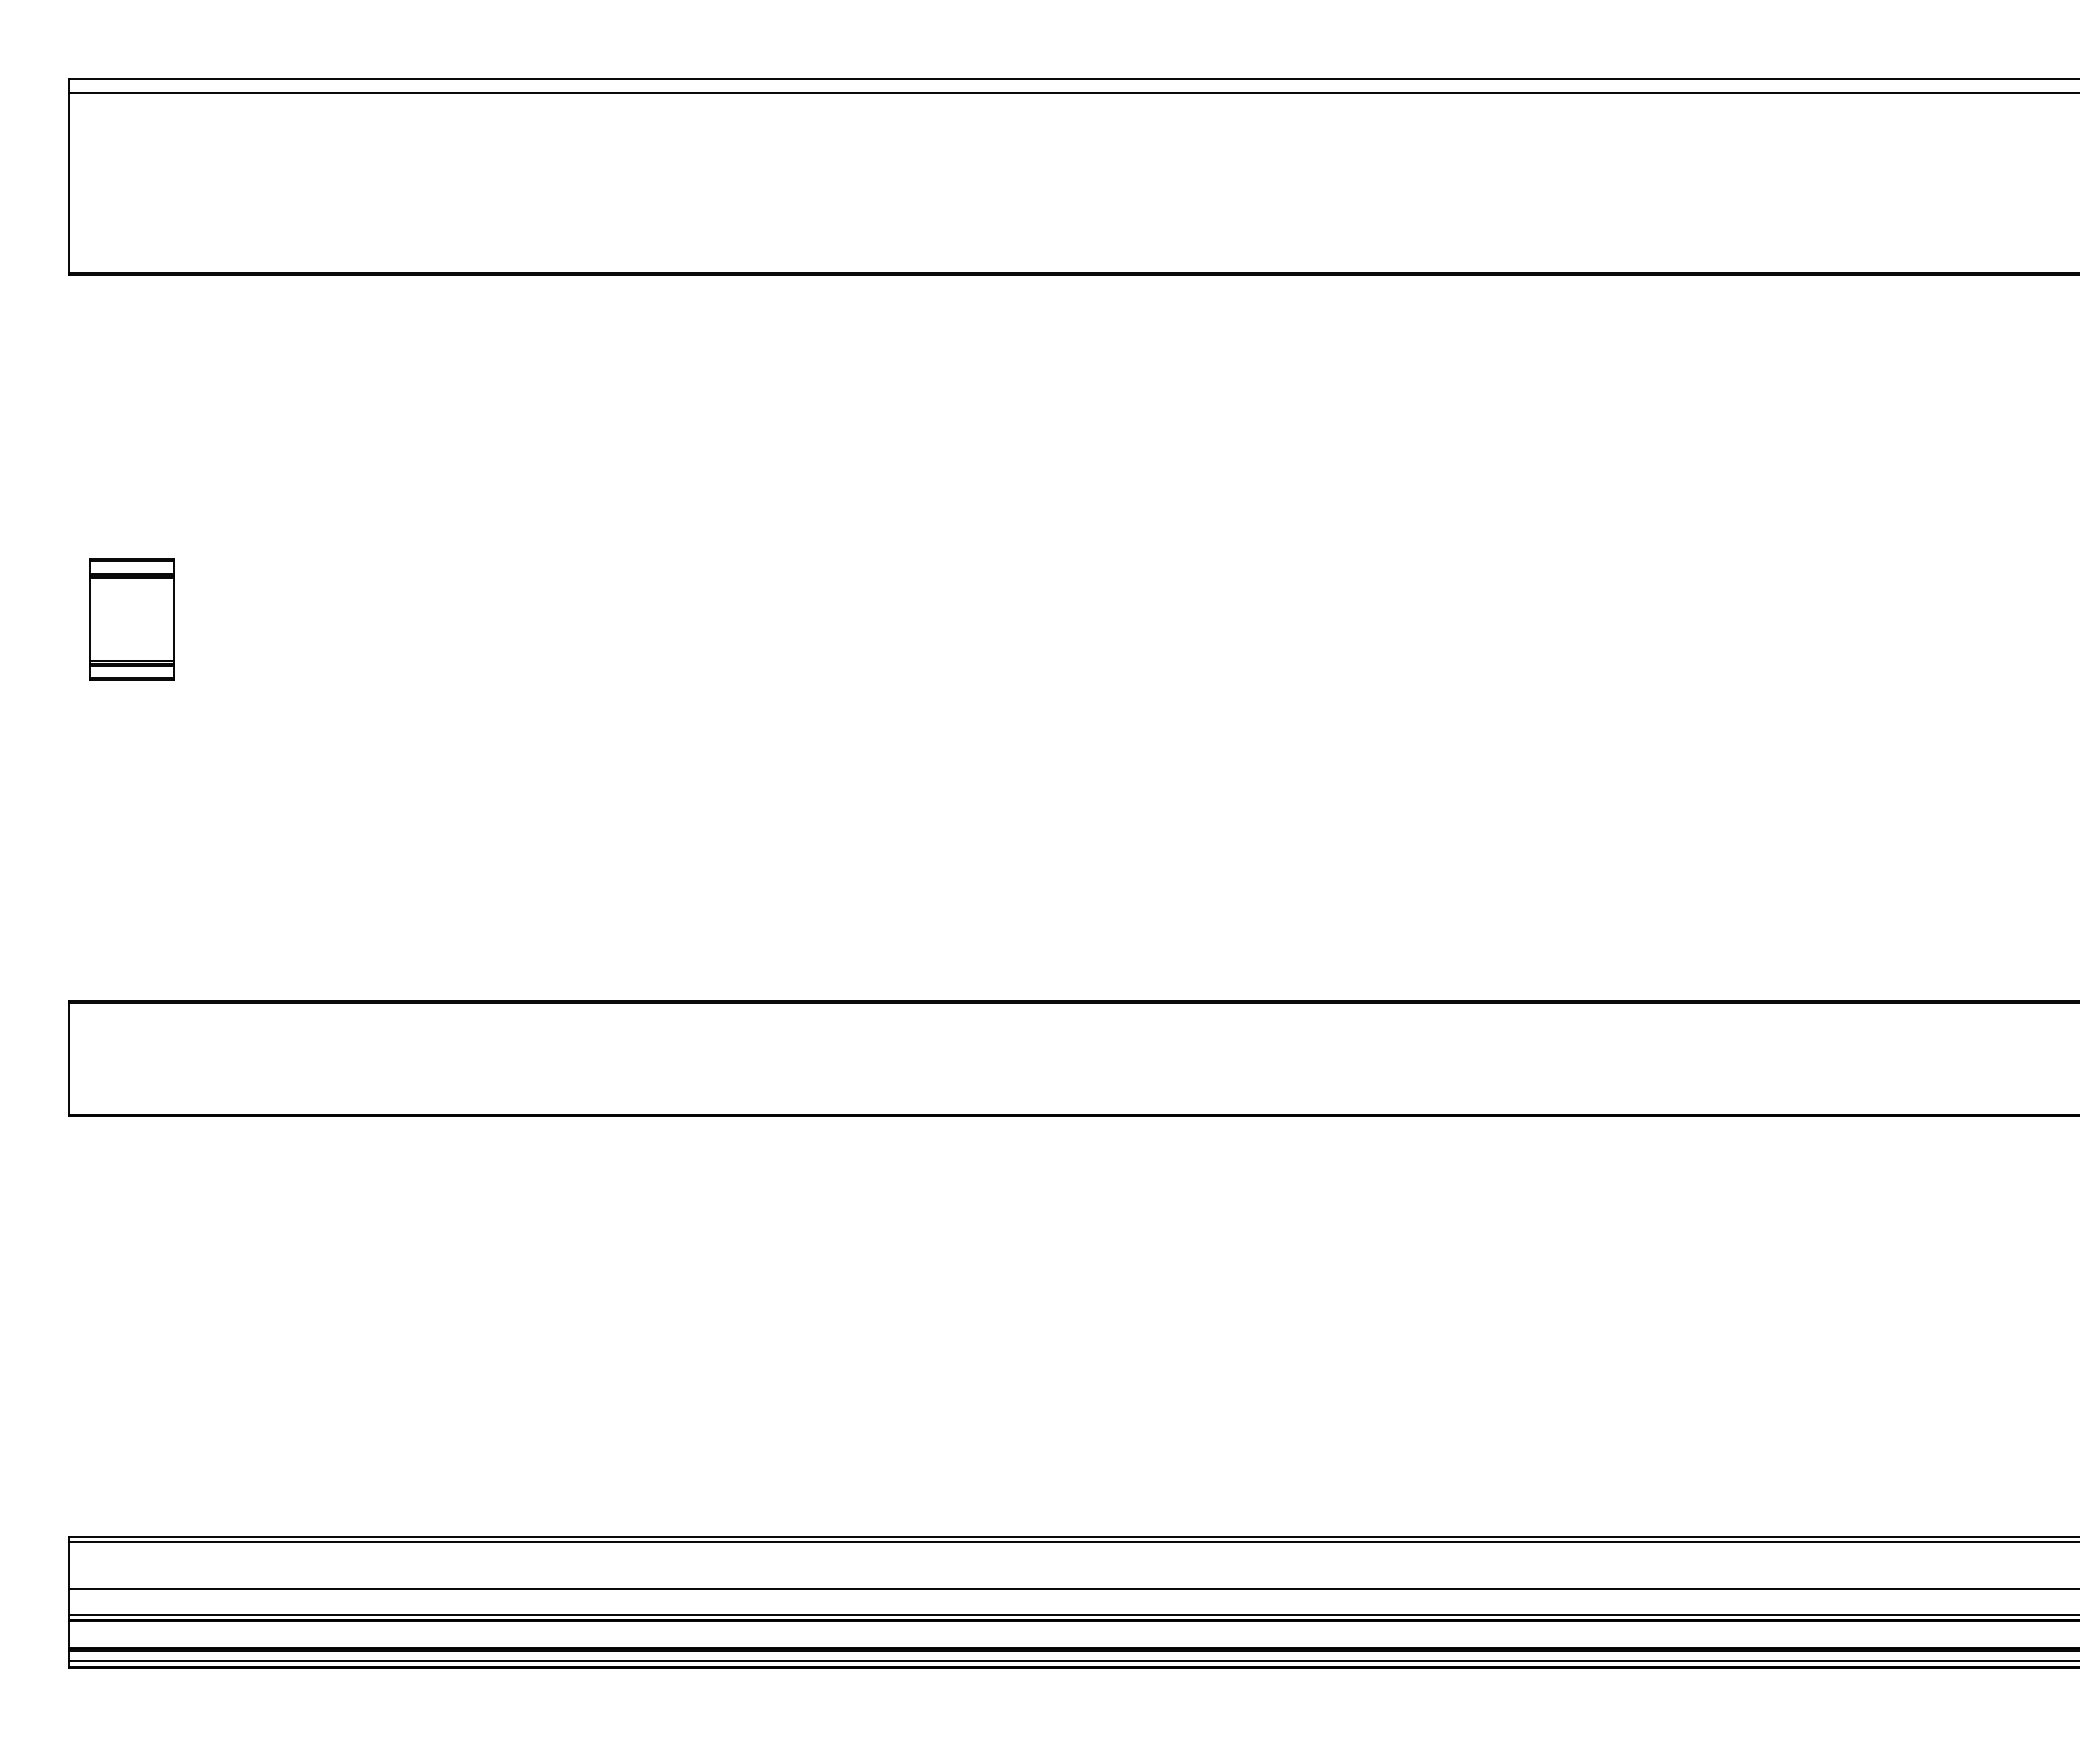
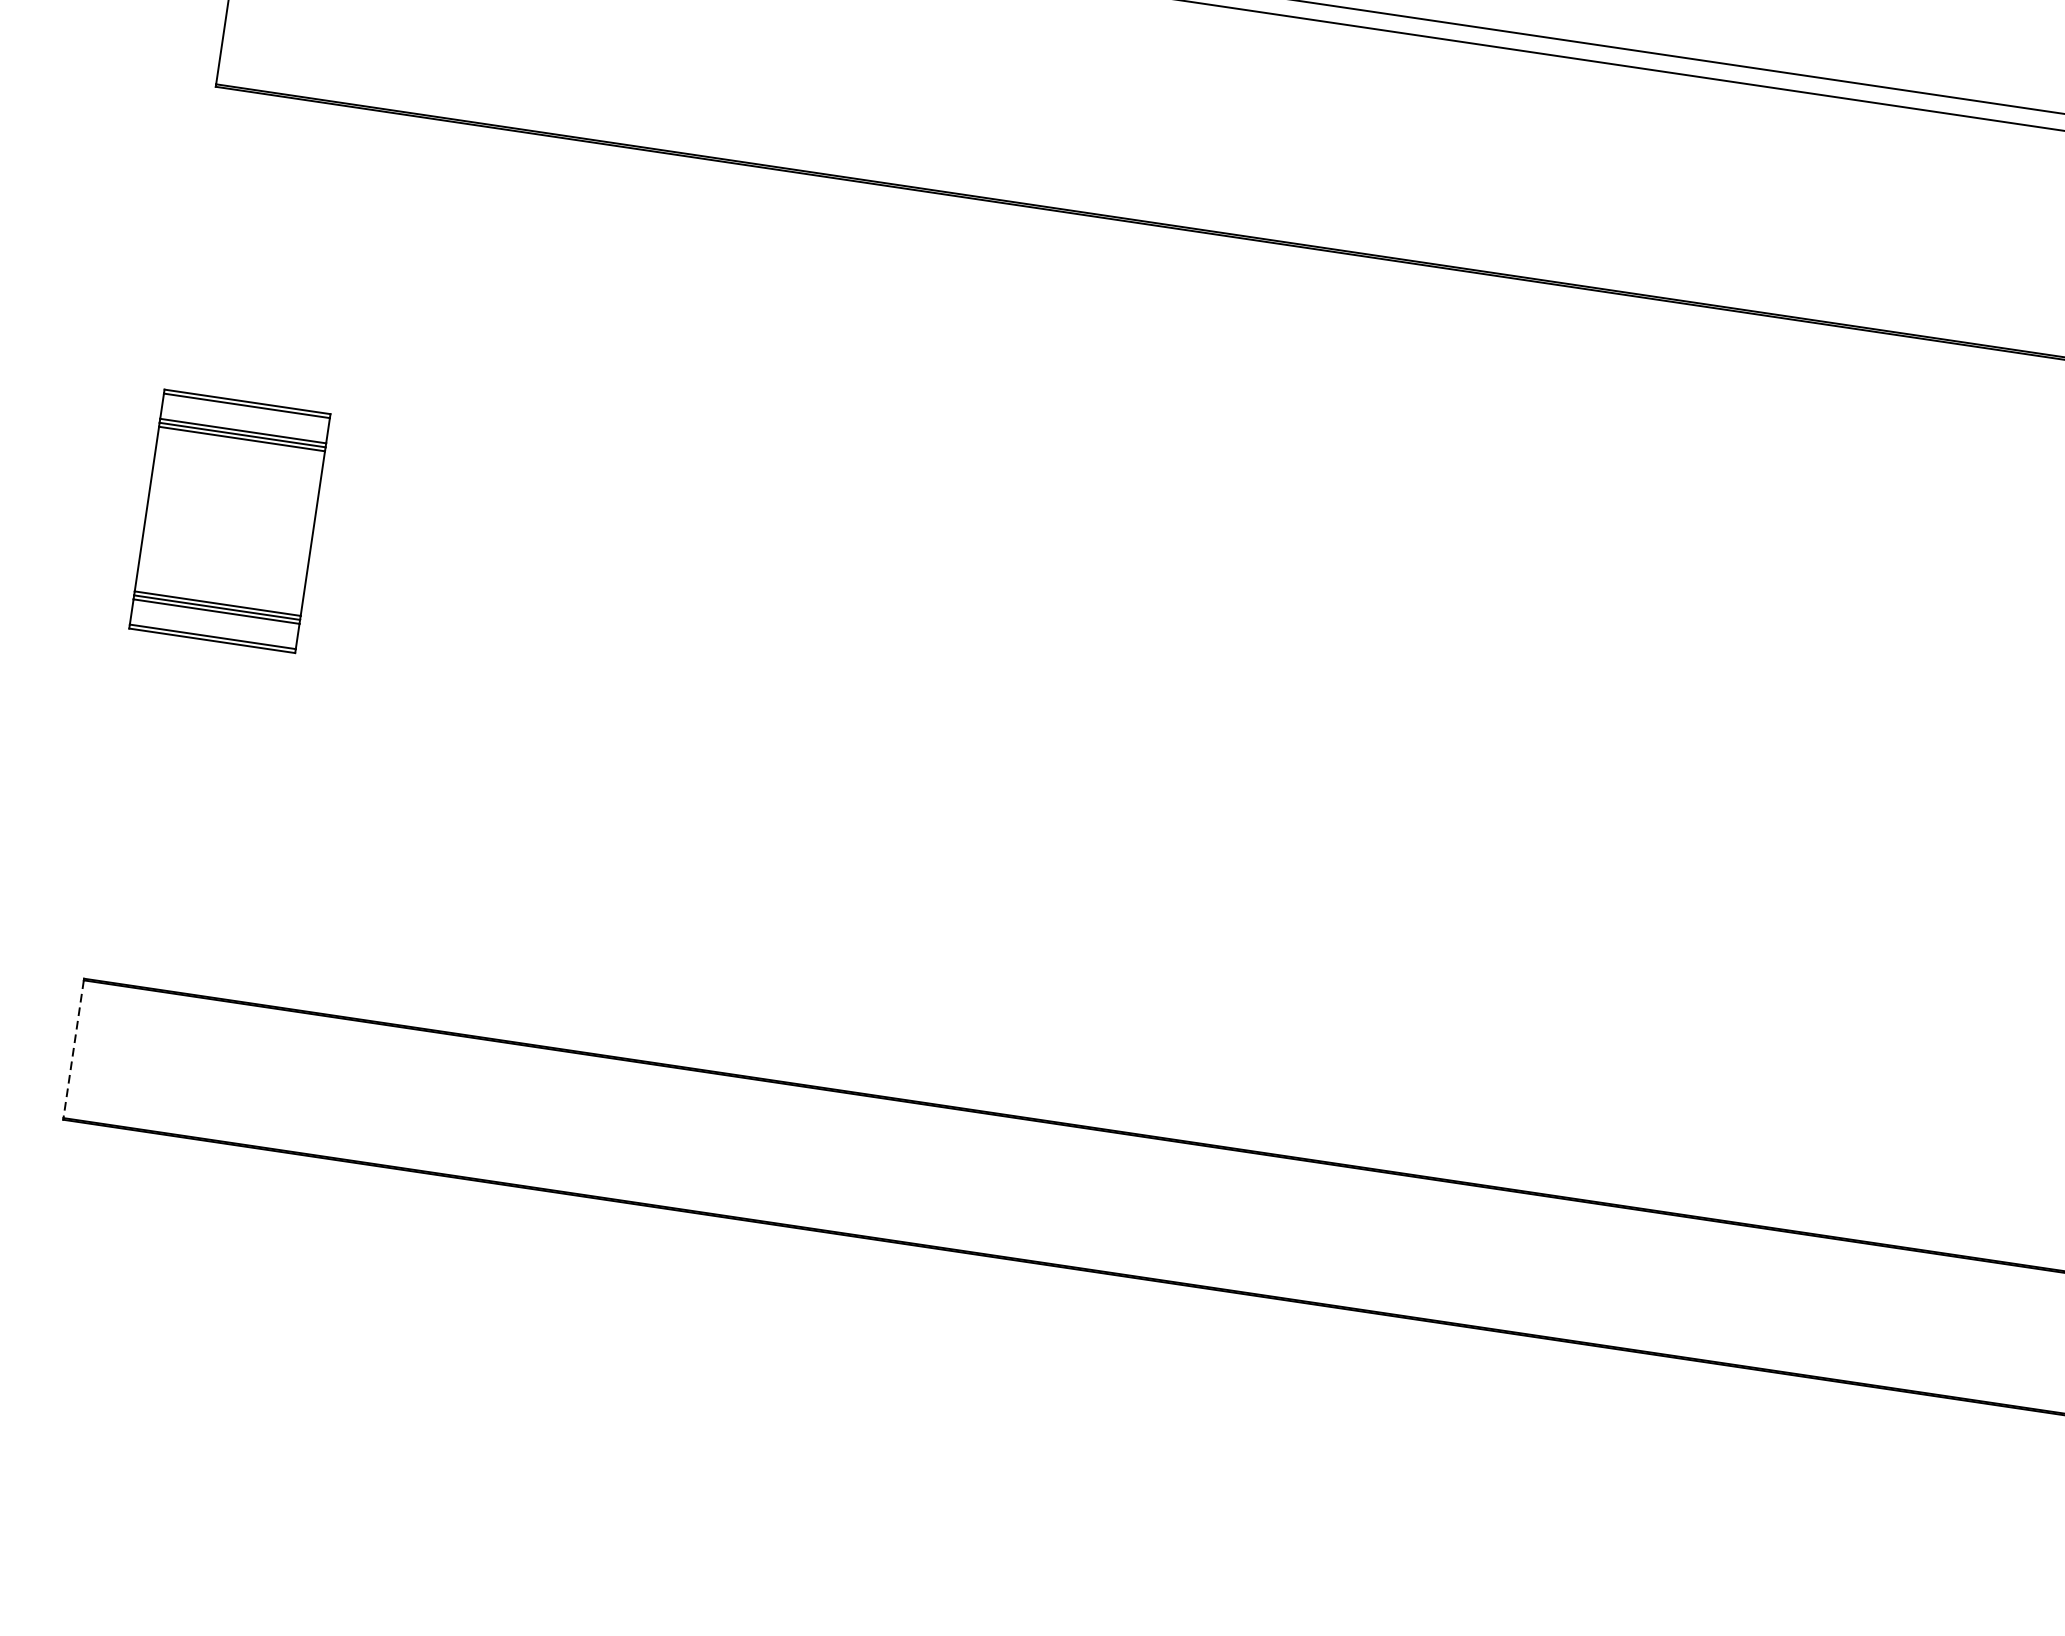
part: (131, 619) -> (229, 521), size x1.6
line: (69, 1059) -> (73, 1050), solid -> dashed

